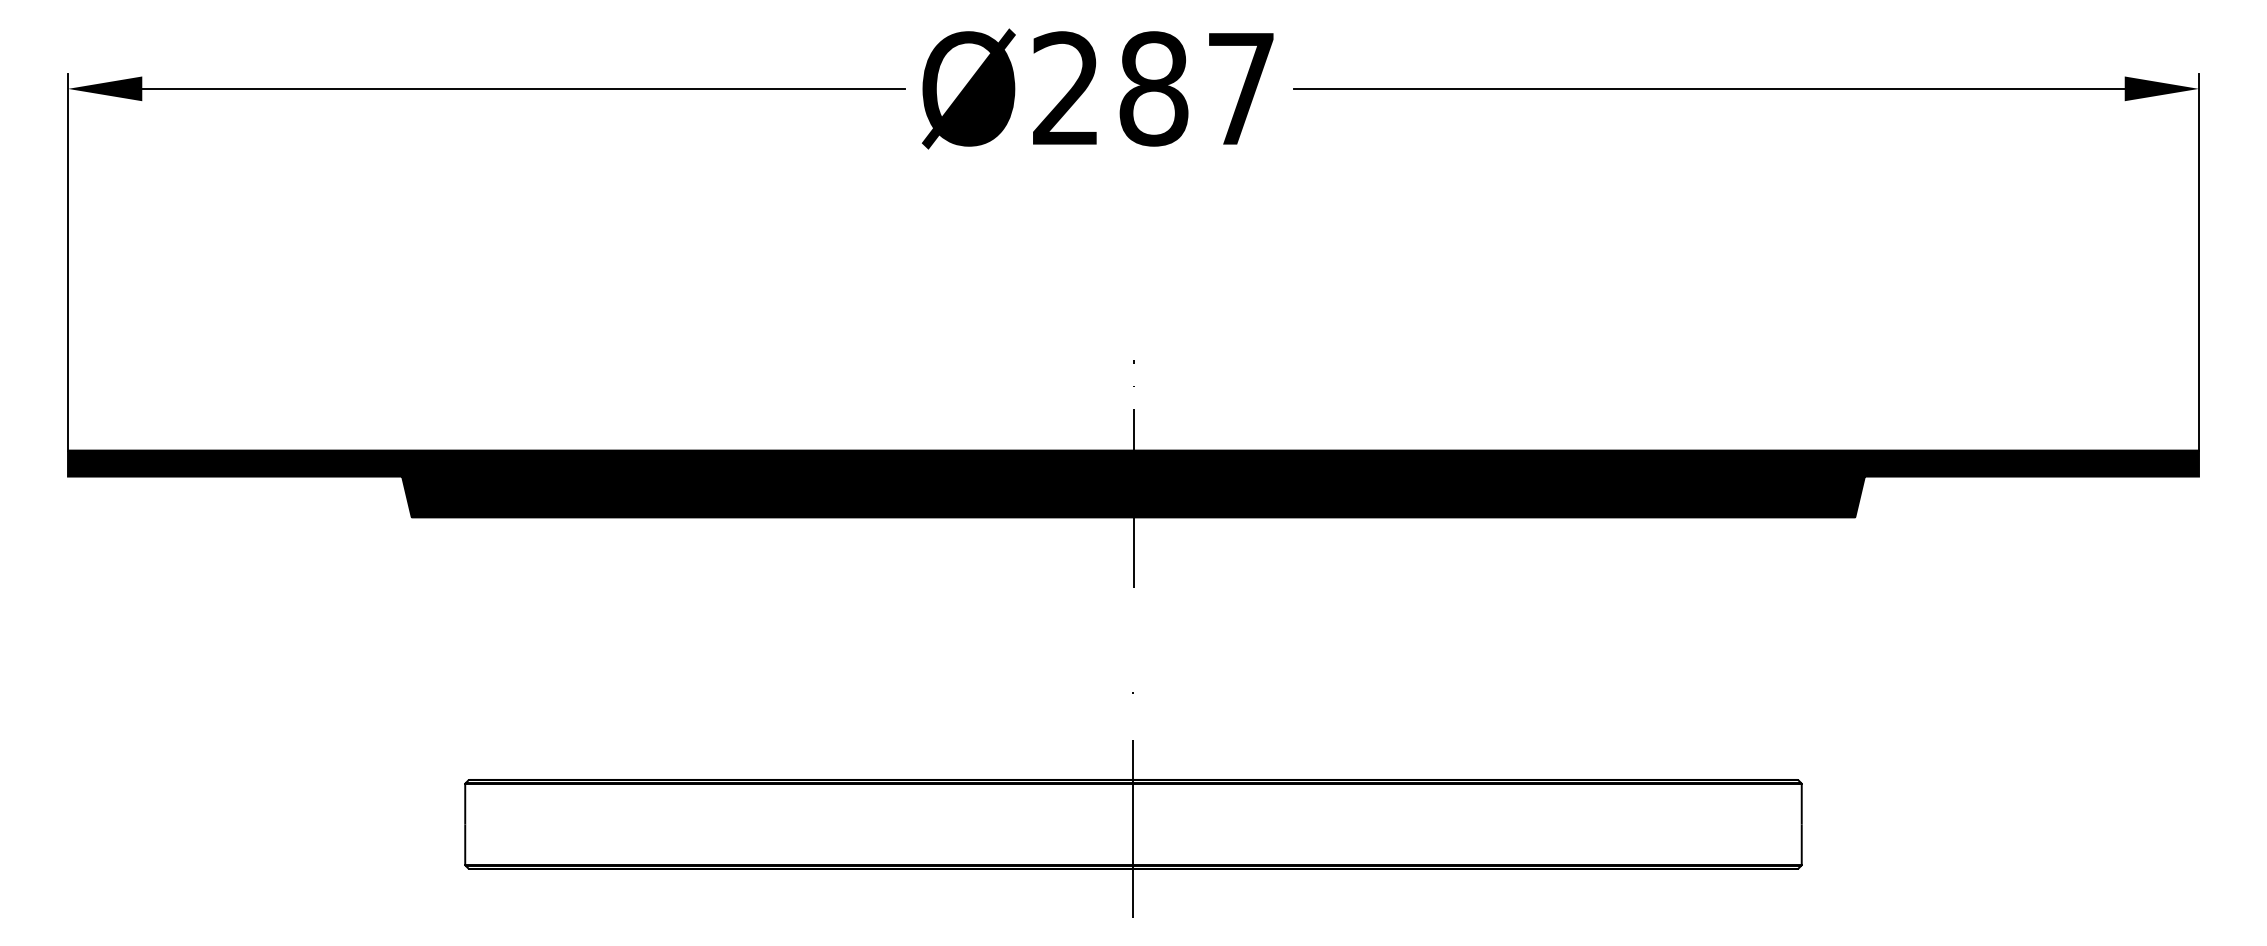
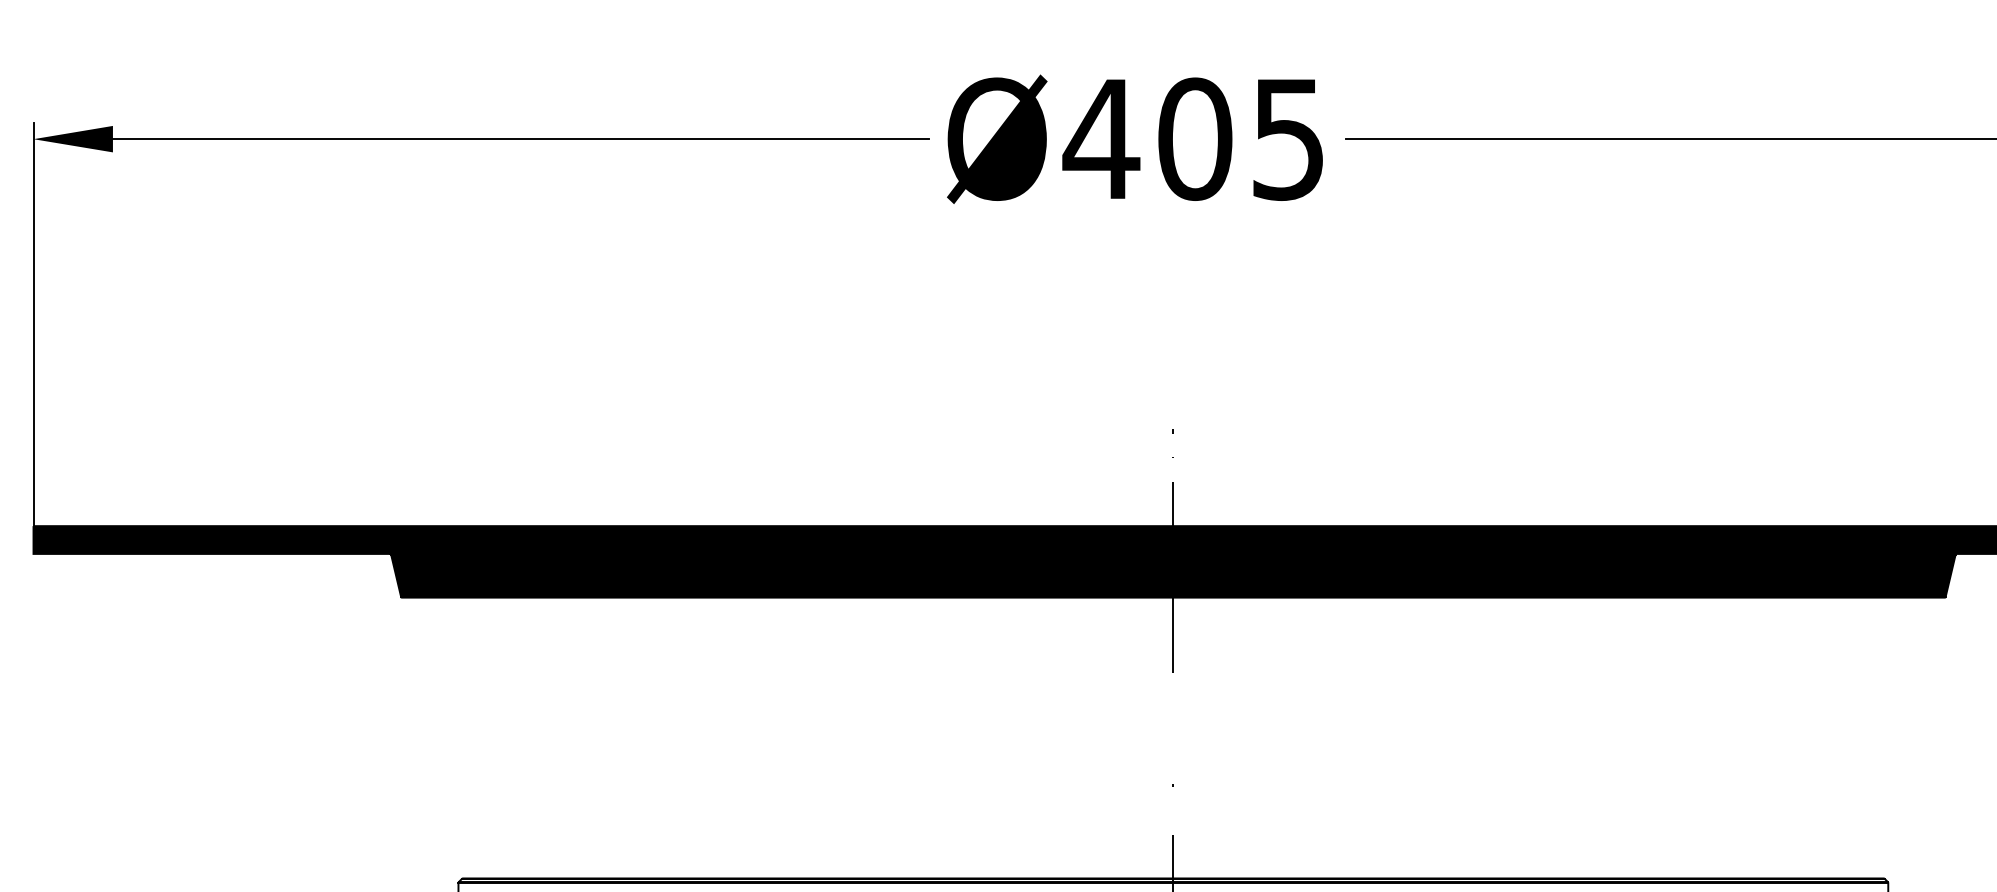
text: (1151, 88) -> (1192, 138), Ø287 -> Ø405

